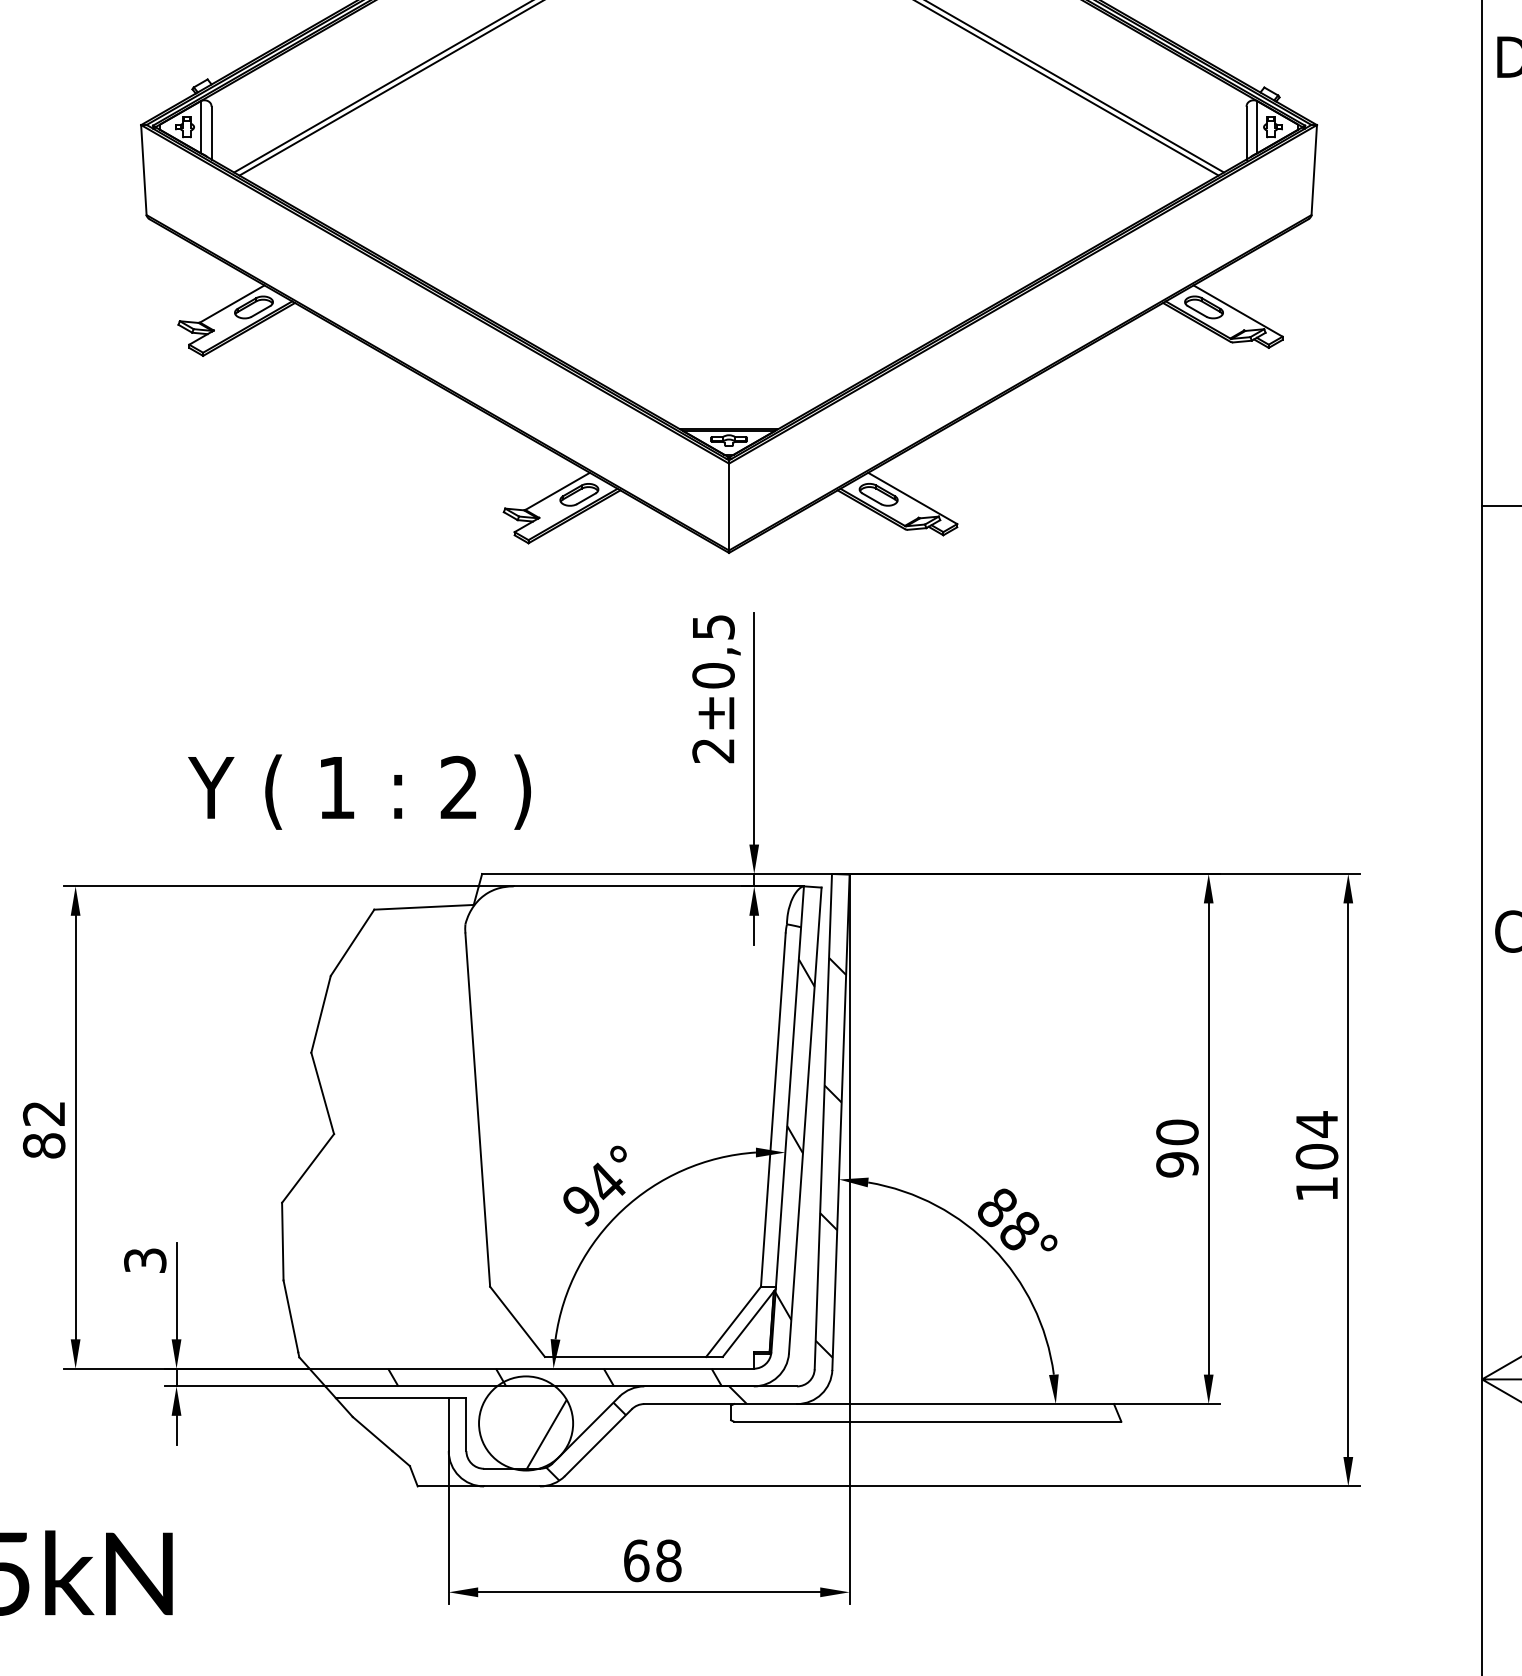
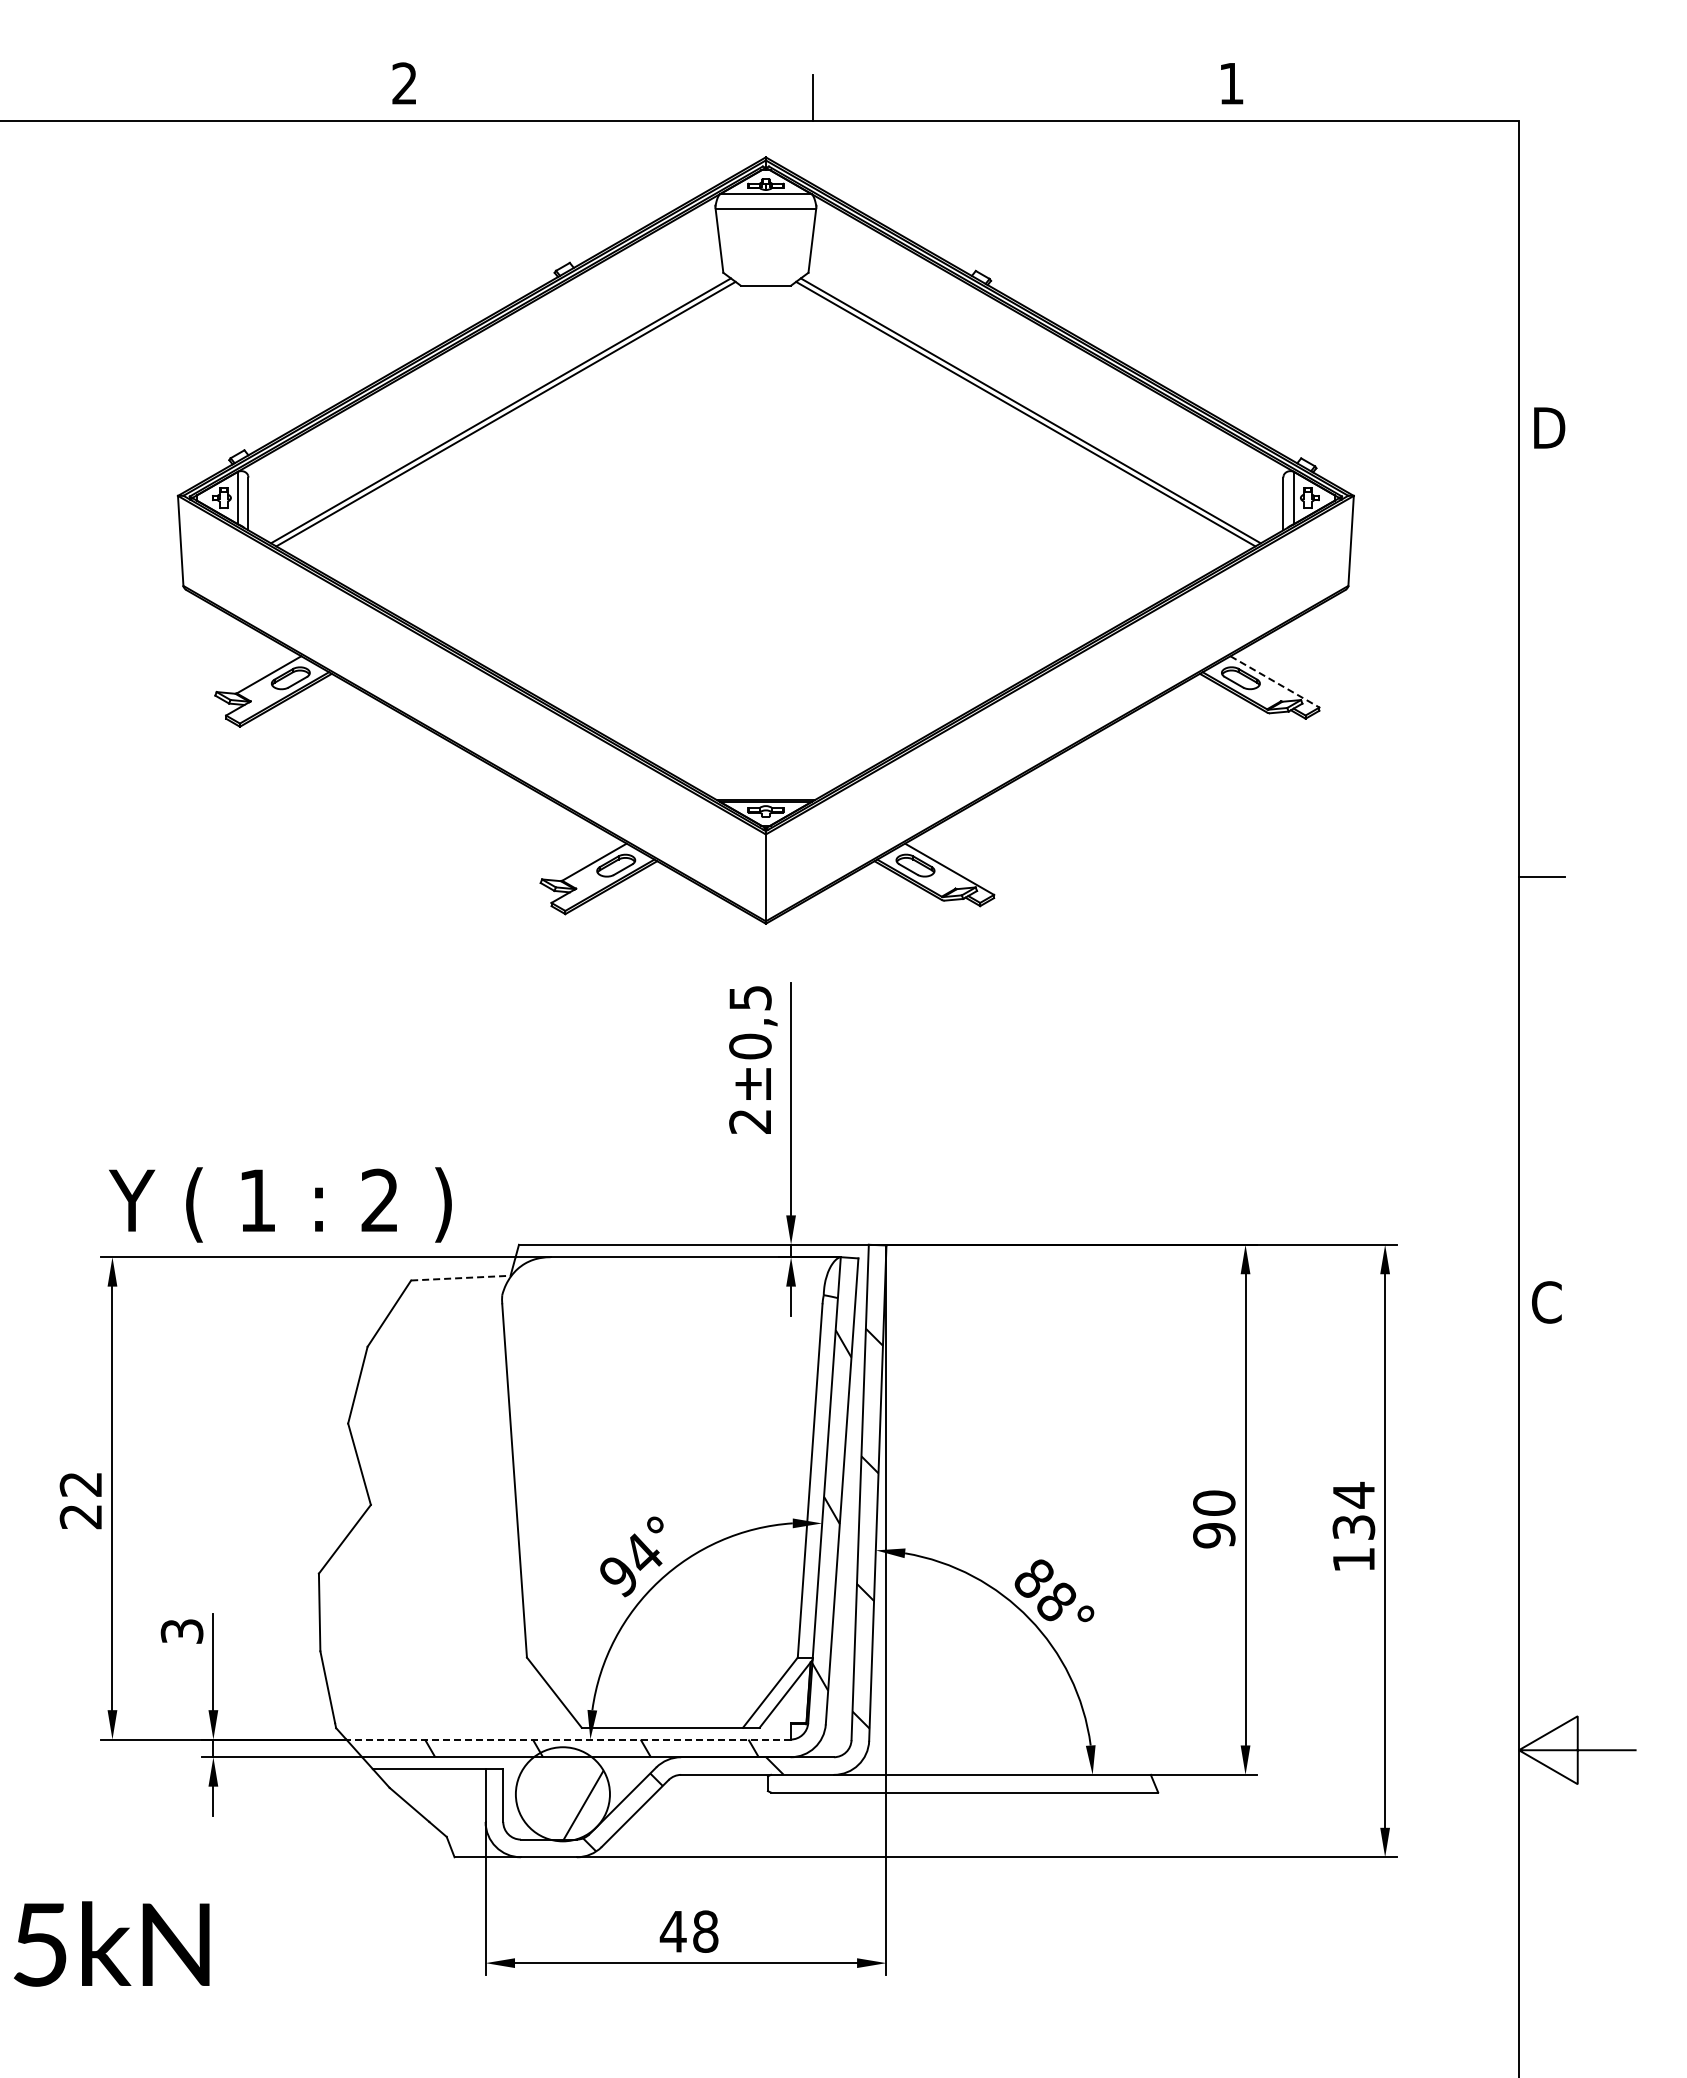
line: (1238, 311) -> (1275, 682), solid -> dashed
text: (359, 791) -> (280, 1204), moved
line: (423, 907) -> (460, 1278), solid -> dashed
text: (43, 1145) -> (80, 1516), 82 -> 22
text: (1316, 1156) -> (1353, 1527), 104 -> 134
line: (531, 1368) -> (568, 1739), solid -> dashed
text: (635, 1560) -> (672, 1931), 68 -> 48

